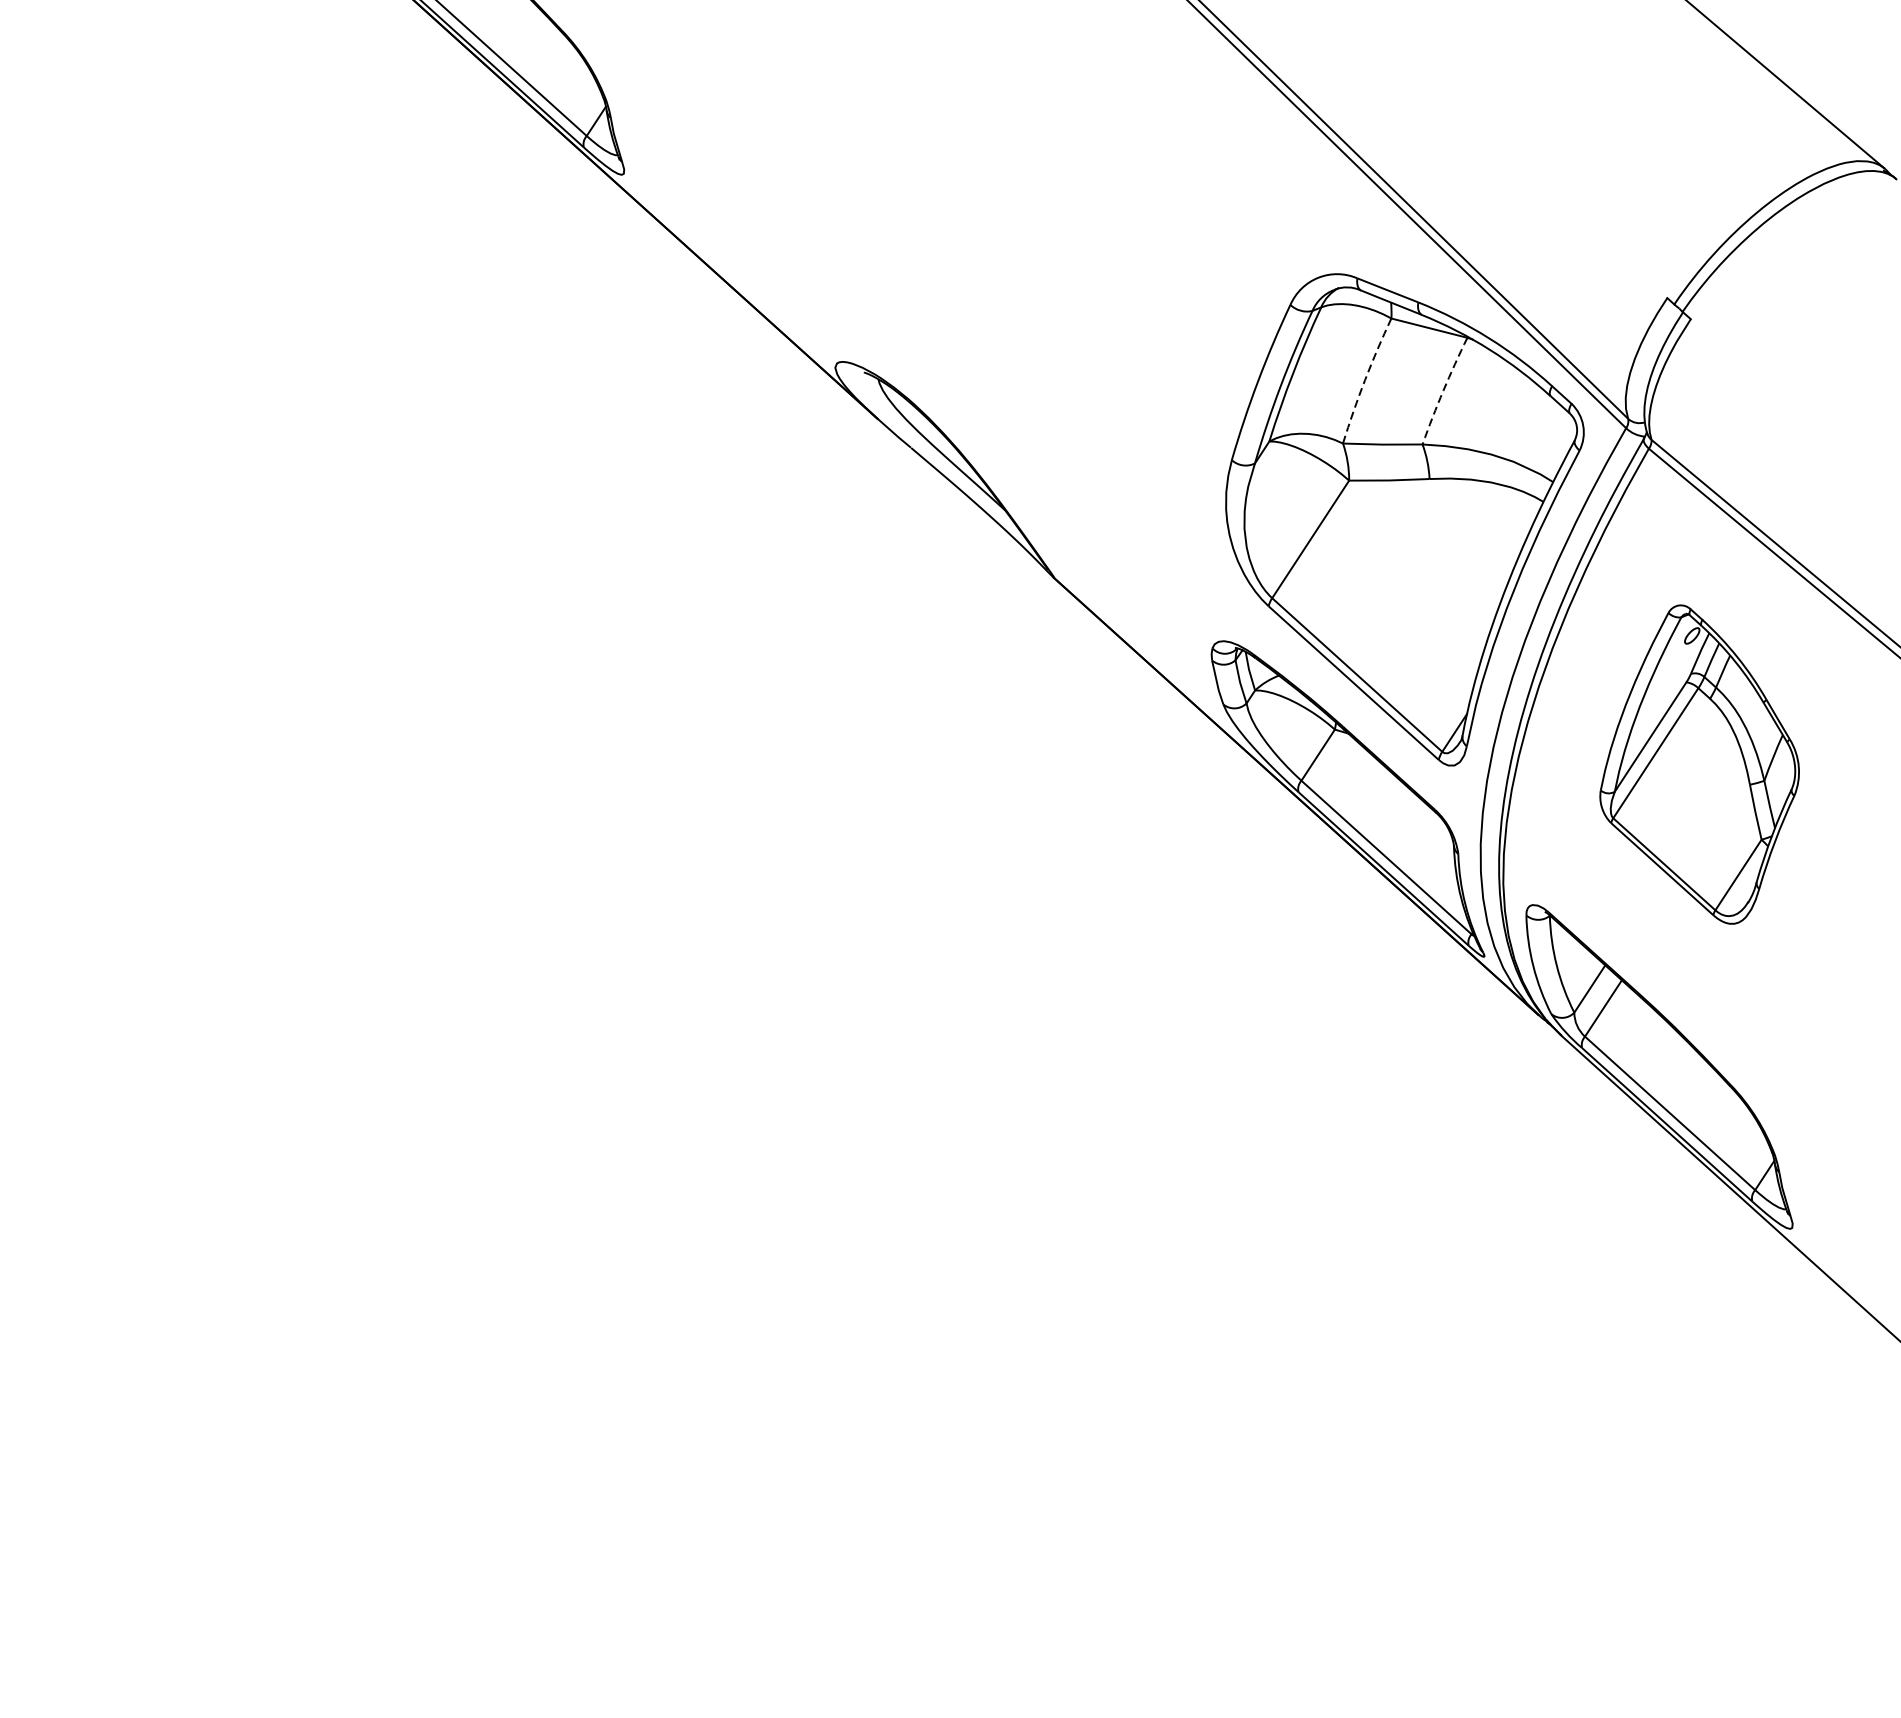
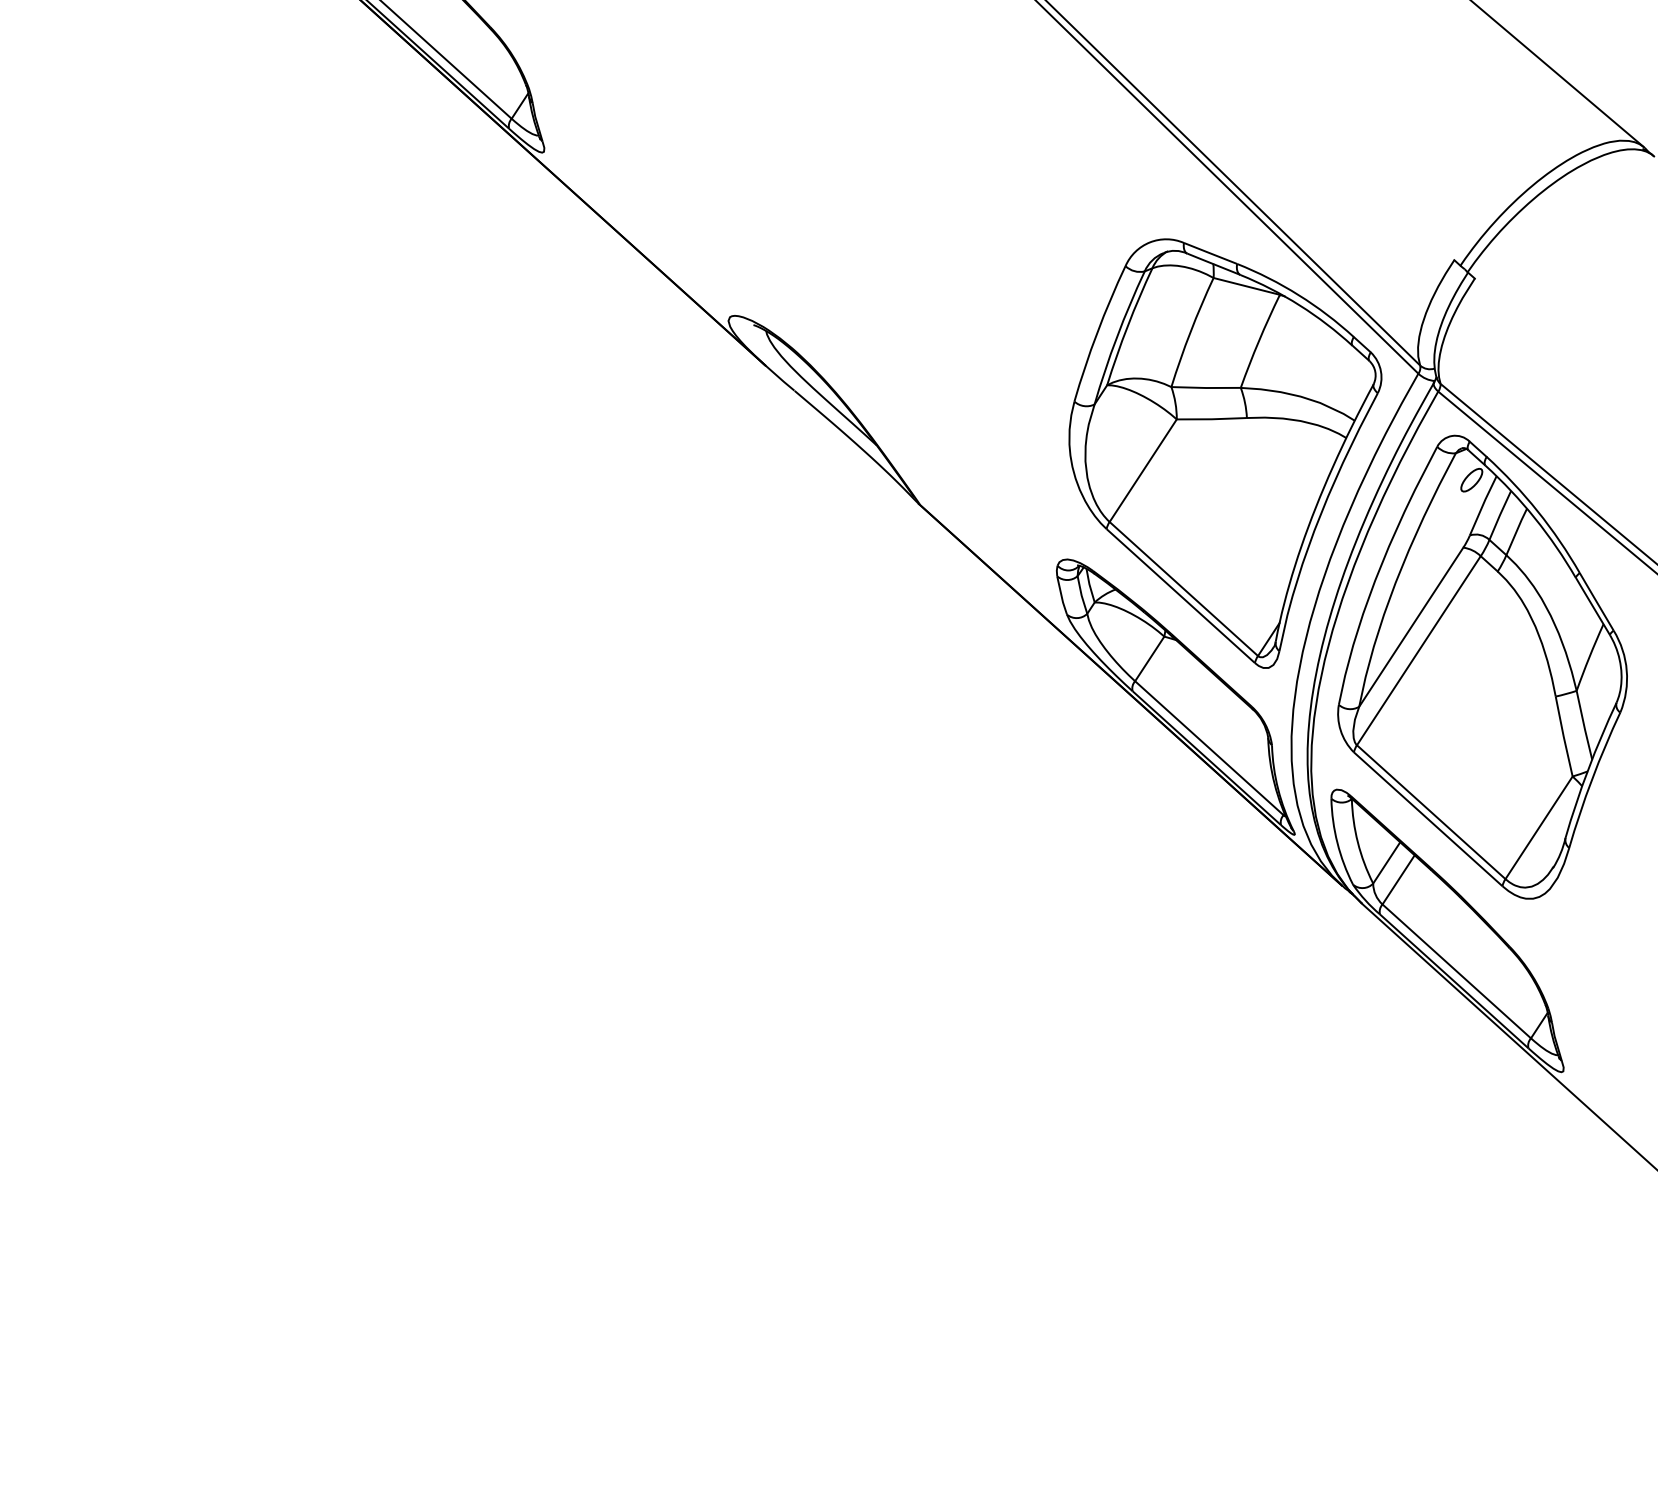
arc: (1364, 379) -> (1190, 331), dashed -> solid
arc: (1443, 390) -> (1259, 340), dashed -> solid
part: (1699, 763) -> (1482, 666), size x1.67

